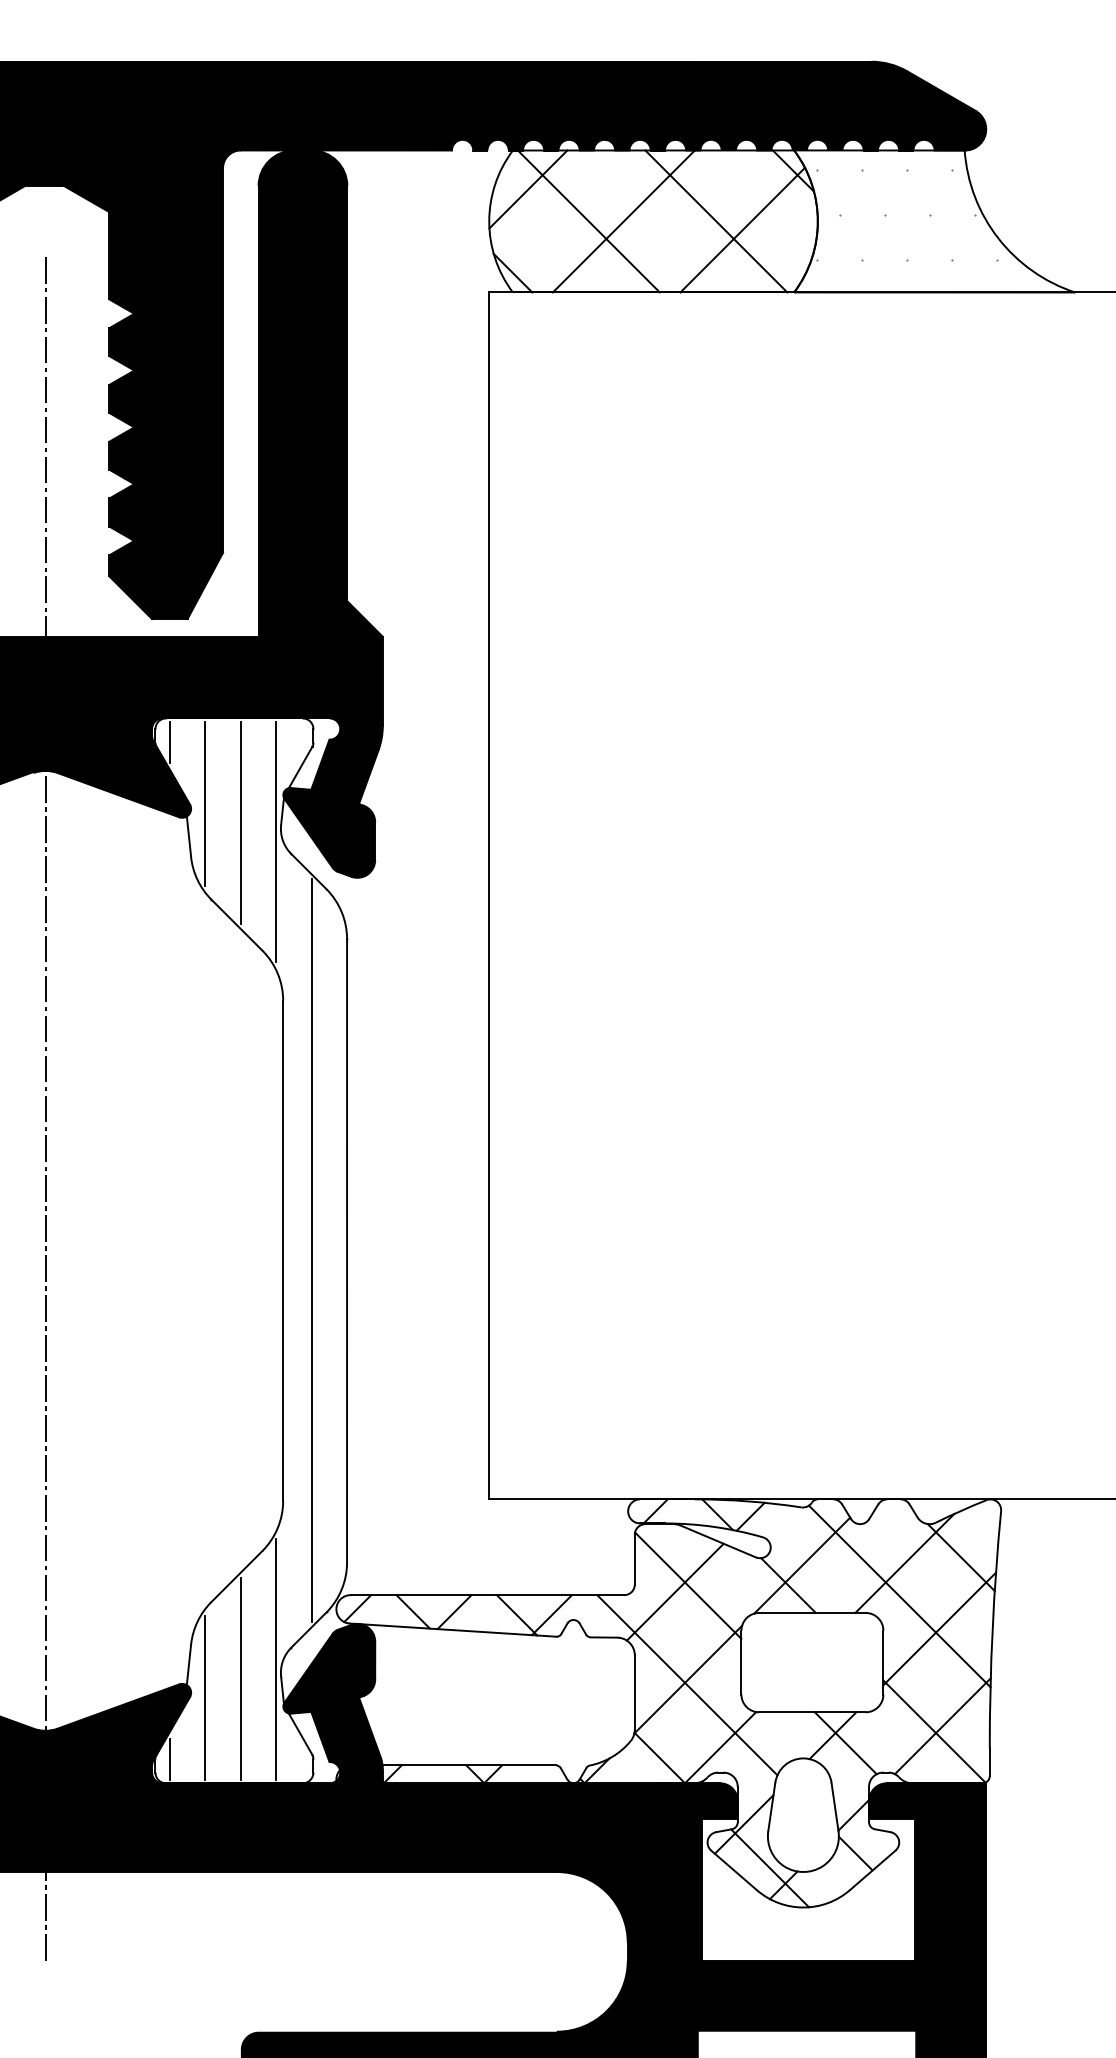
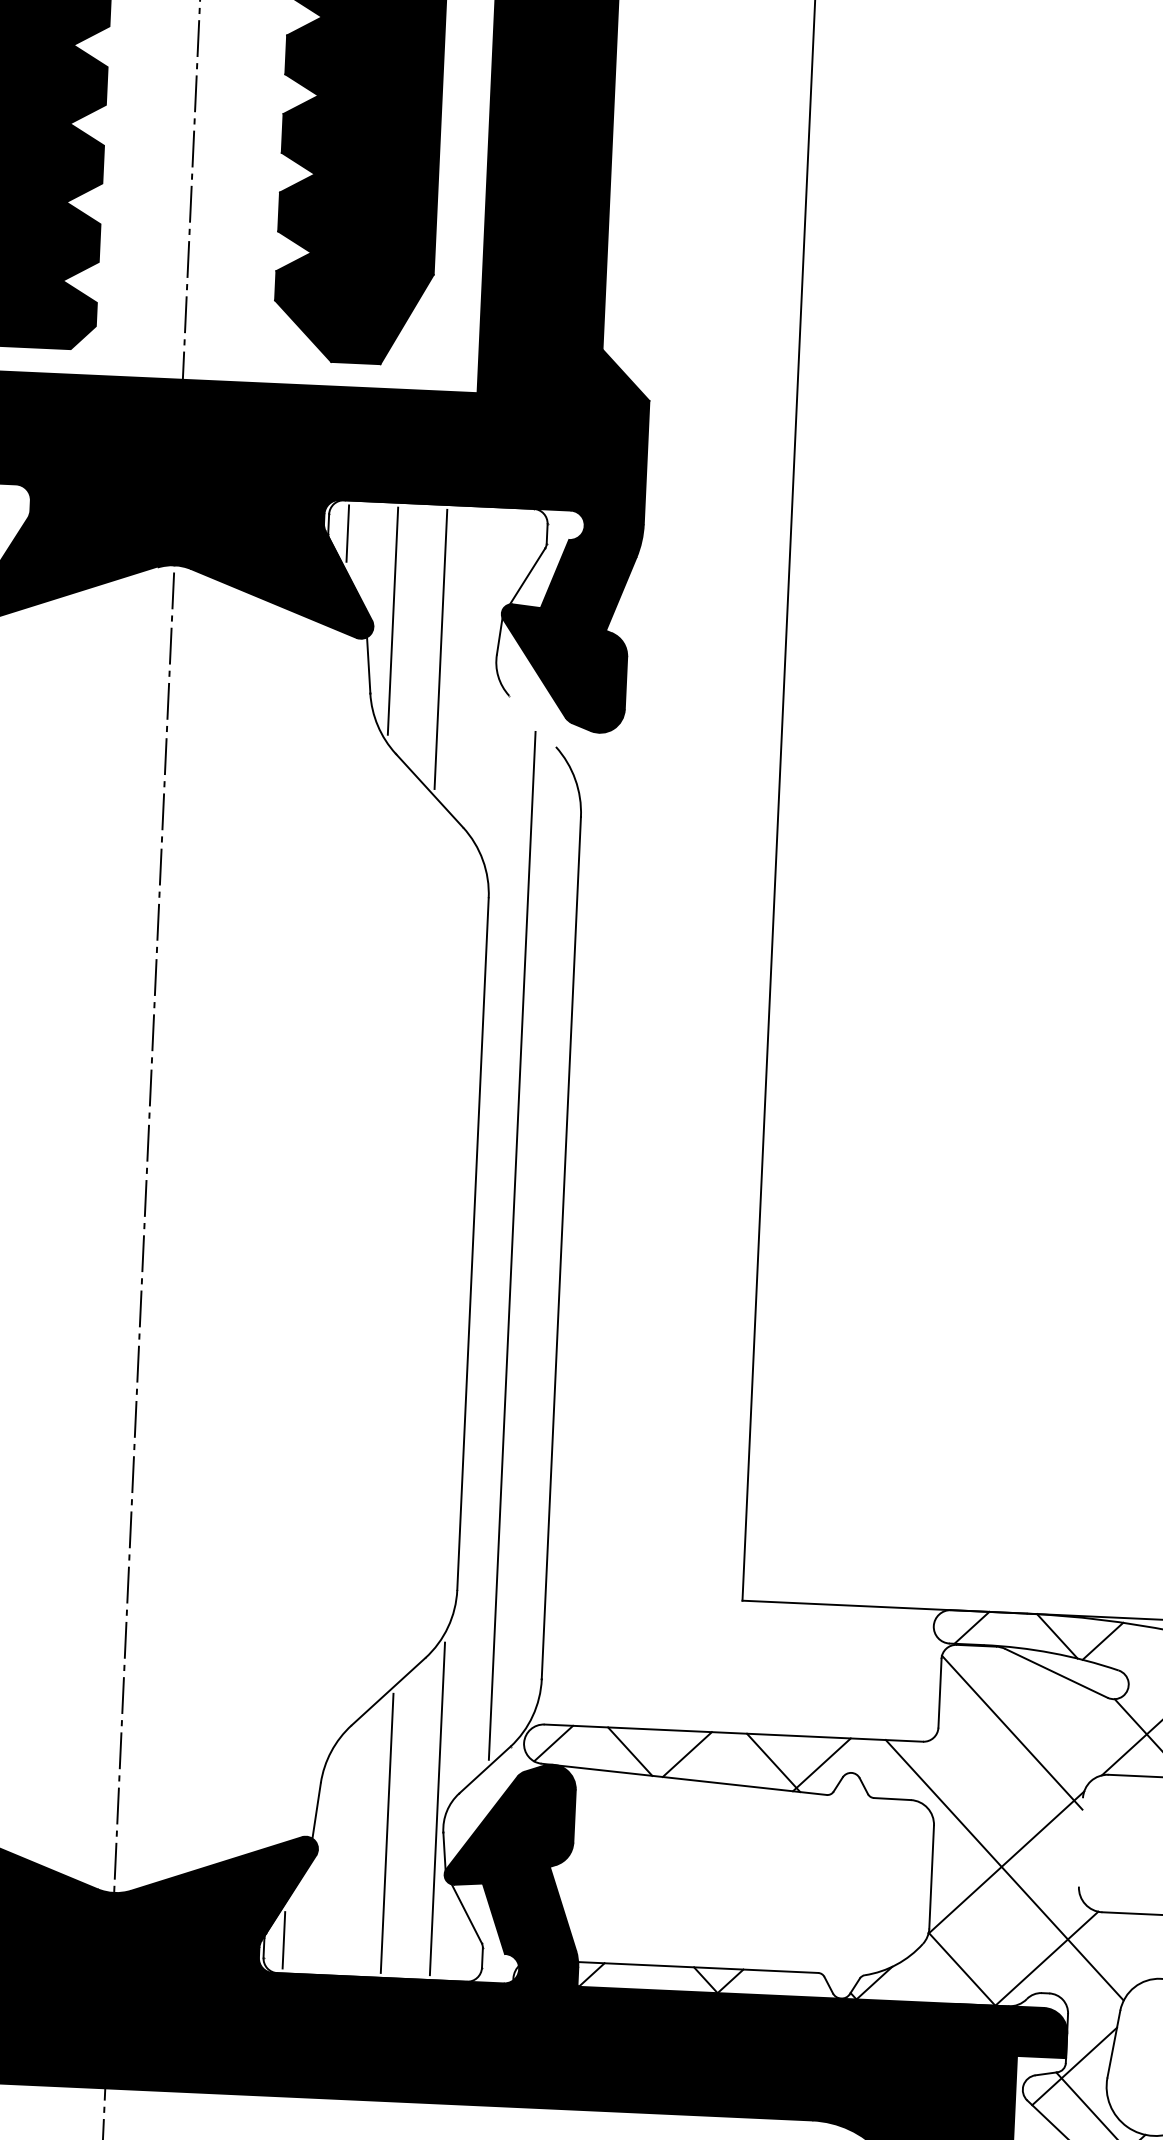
line: (276, 841) -> (489, 677), removed
line: (308, 871) -> (531, 720), removed
line: (674, 1591) -> (992, 1739), removed
line: (741, 1662) -> (1081, 1842), removed
line: (205, 1697) -> (337, 1856), removed

